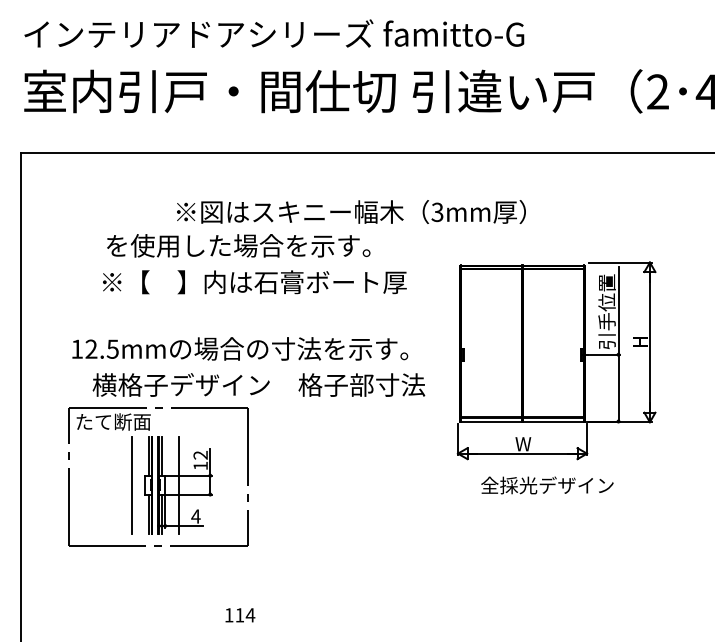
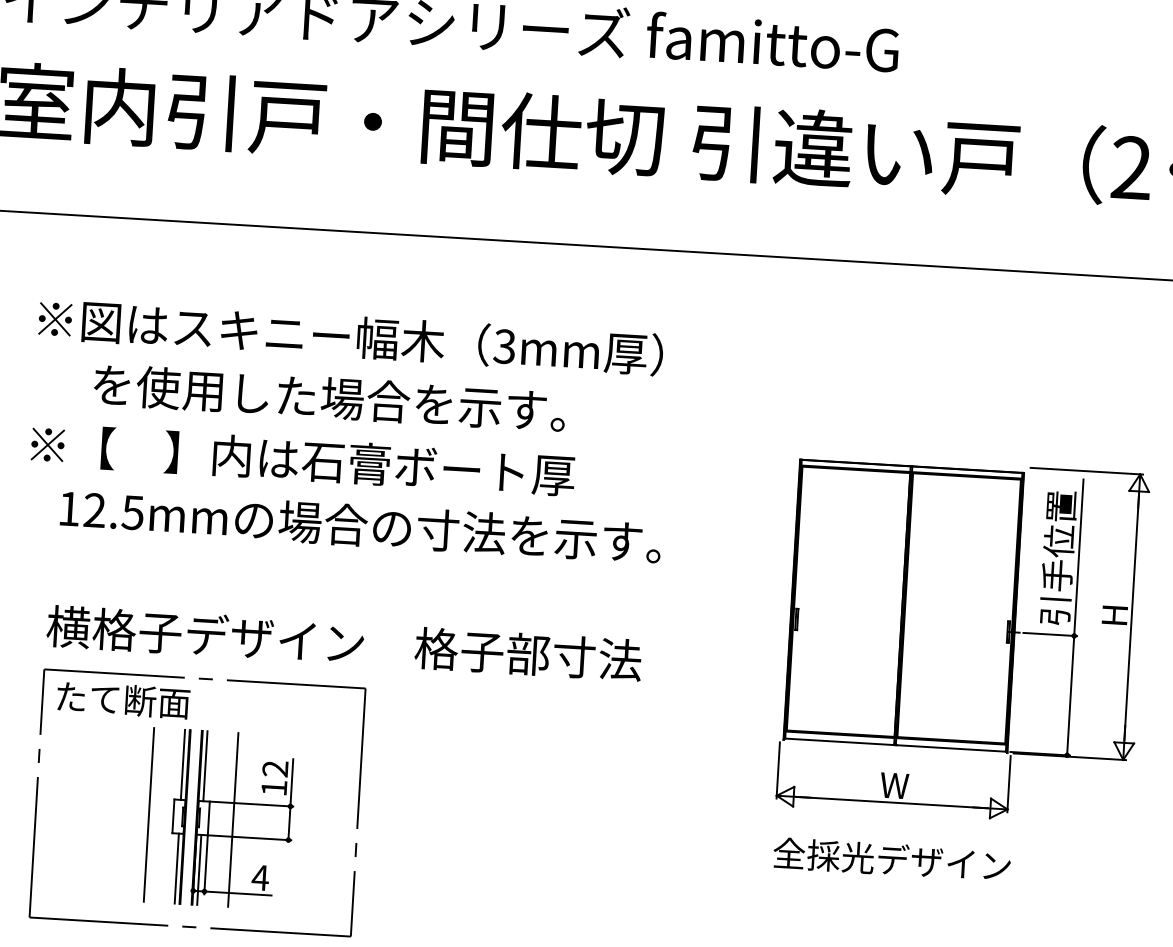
text: (351, 211) -> (351, 335), moved
text: (238, 245) -> (329, 397), moved
text: (254, 282) -> (302, 460), moved
text: (240, 348) -> (361, 524), moved
part: (556, 360) -> (962, 639), moved
text: (258, 384) -> (343, 642), moved

